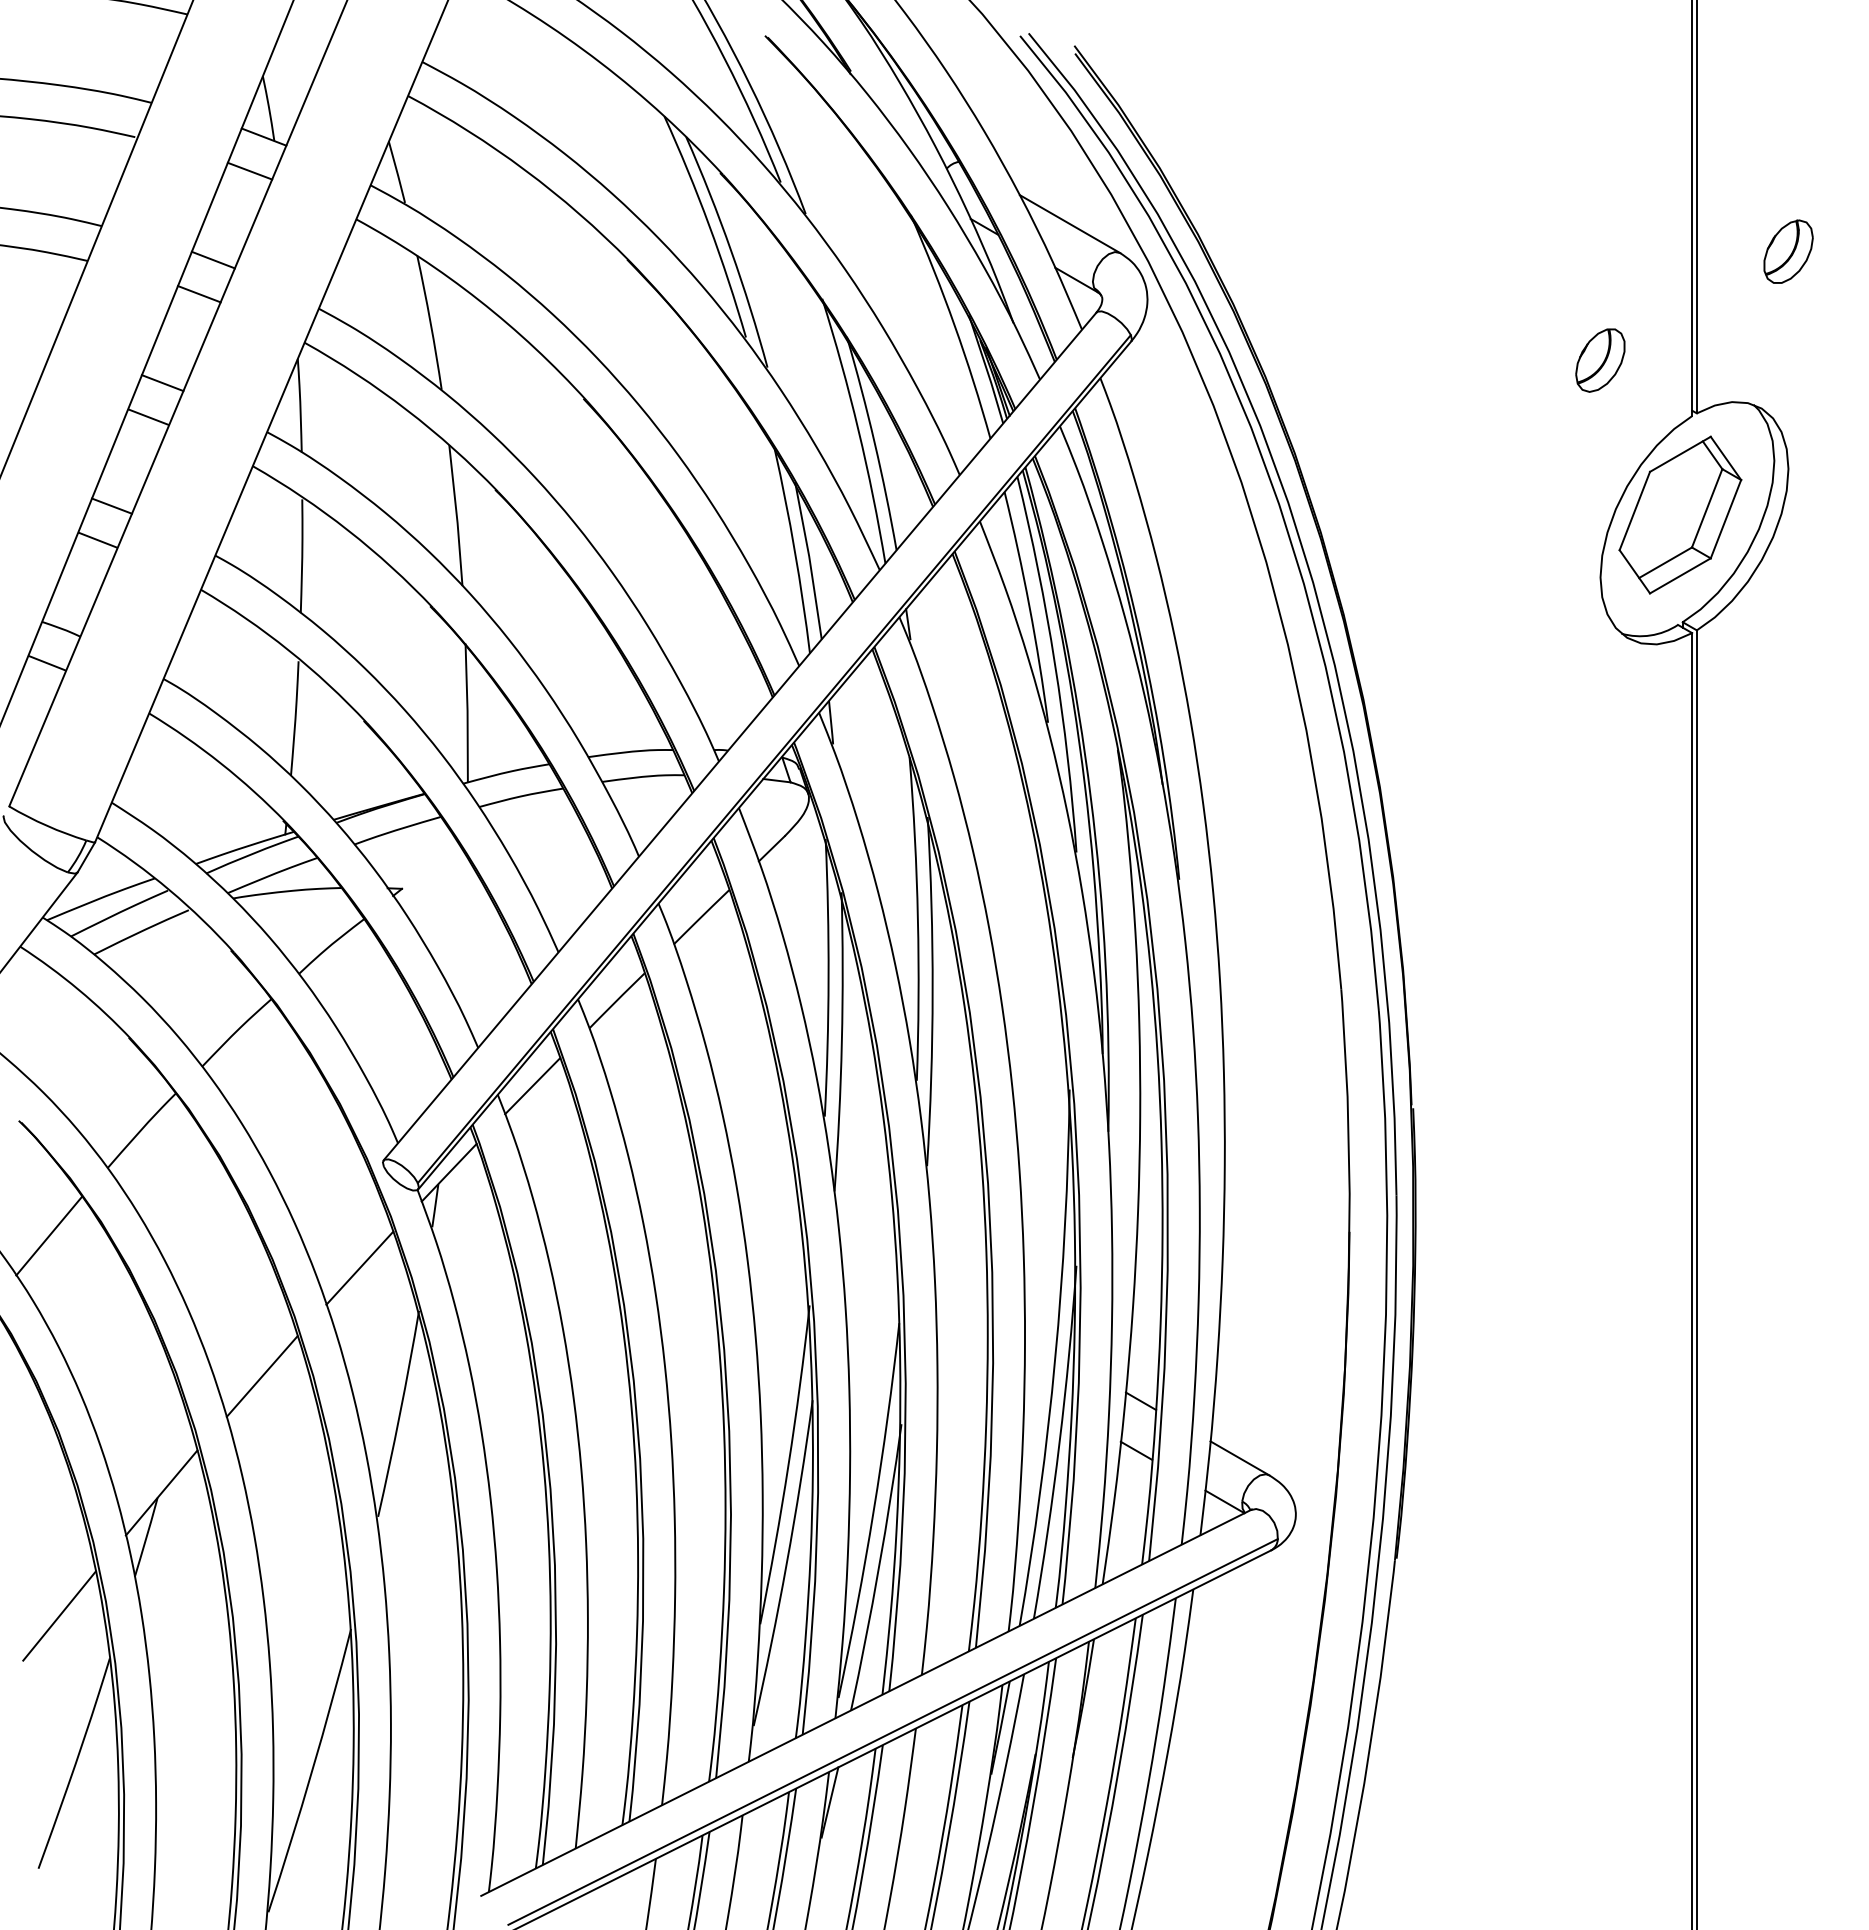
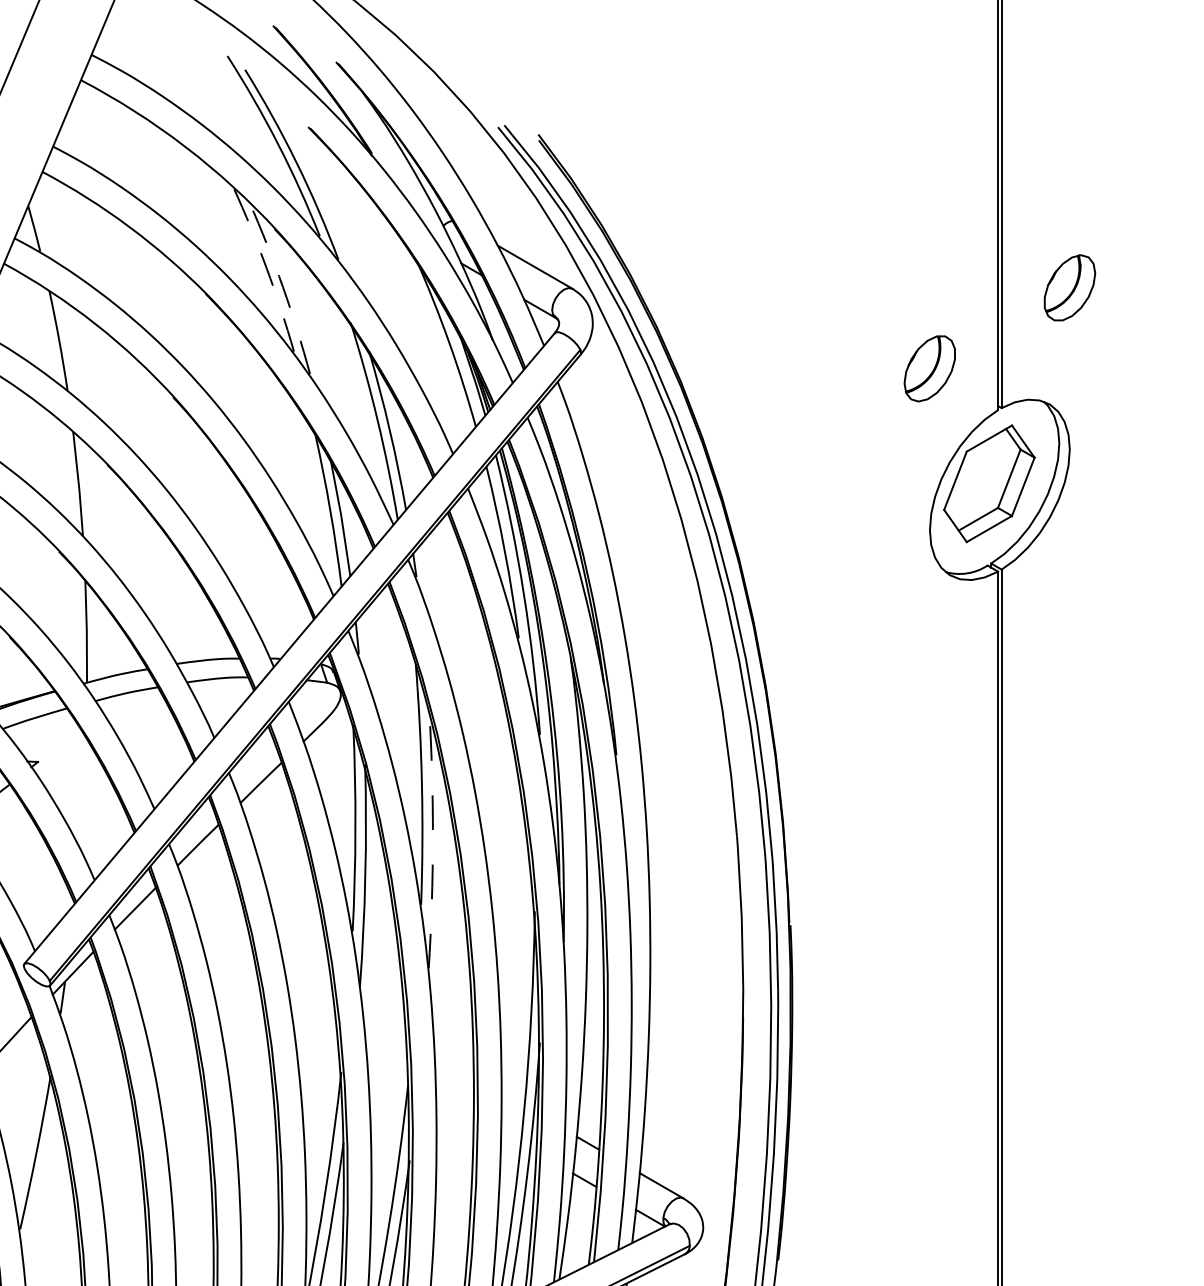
arc: (709, 225) -> (266, 268), solid -> dashed
arc: (731, 250) -> (283, 286), solid -> dashed
part: (1788, 251) -> (1069, 287), size x1.4
part: (1600, 360) -> (929, 368), size x1.4
arc: (932, 991) -> (432, 838), solid -> dashed

